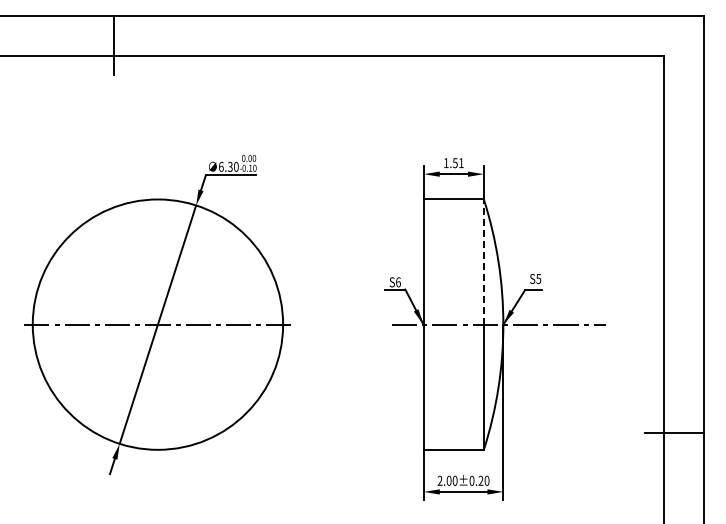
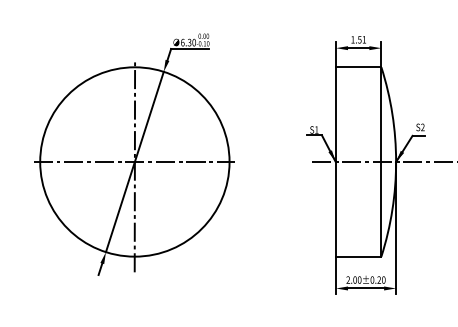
line: (483, 262) -> (381, 114), dashed -> solid
text: (538, 278) -> (422, 127), S5 -> S2
text: (398, 282) -> (316, 130), S6 -> S1
line: (157, 330) -> (134, 166), added

